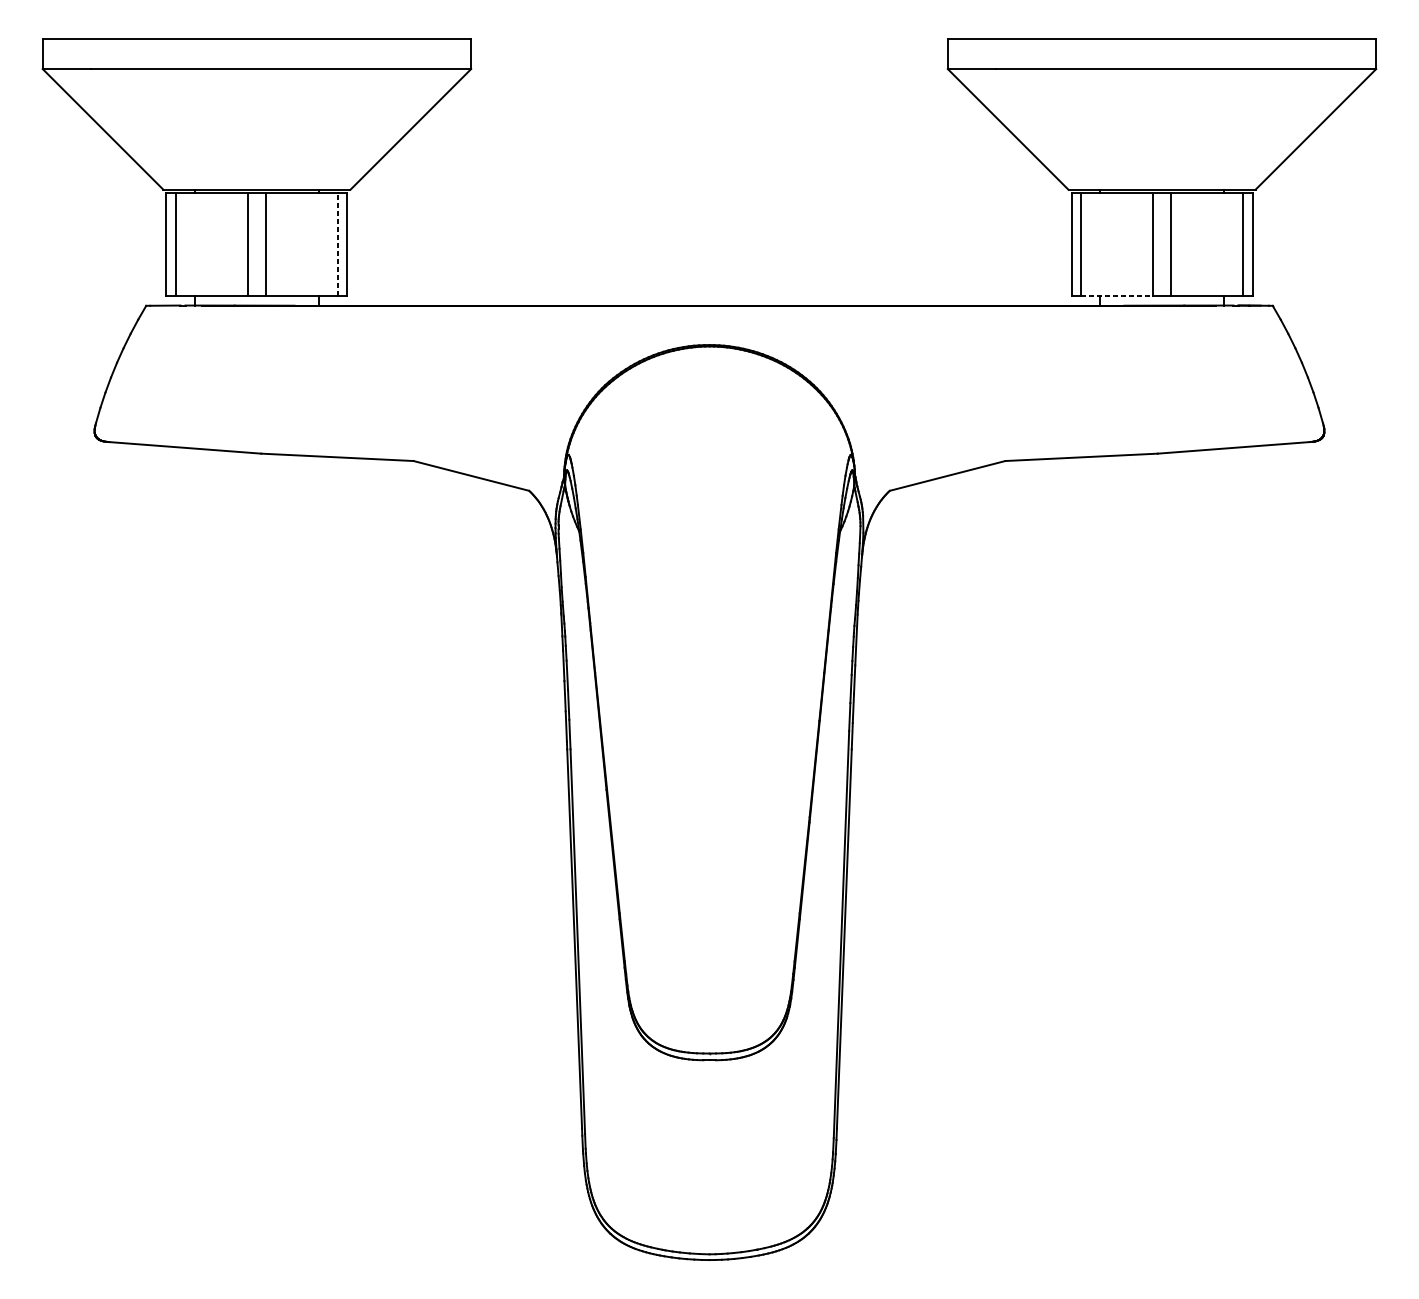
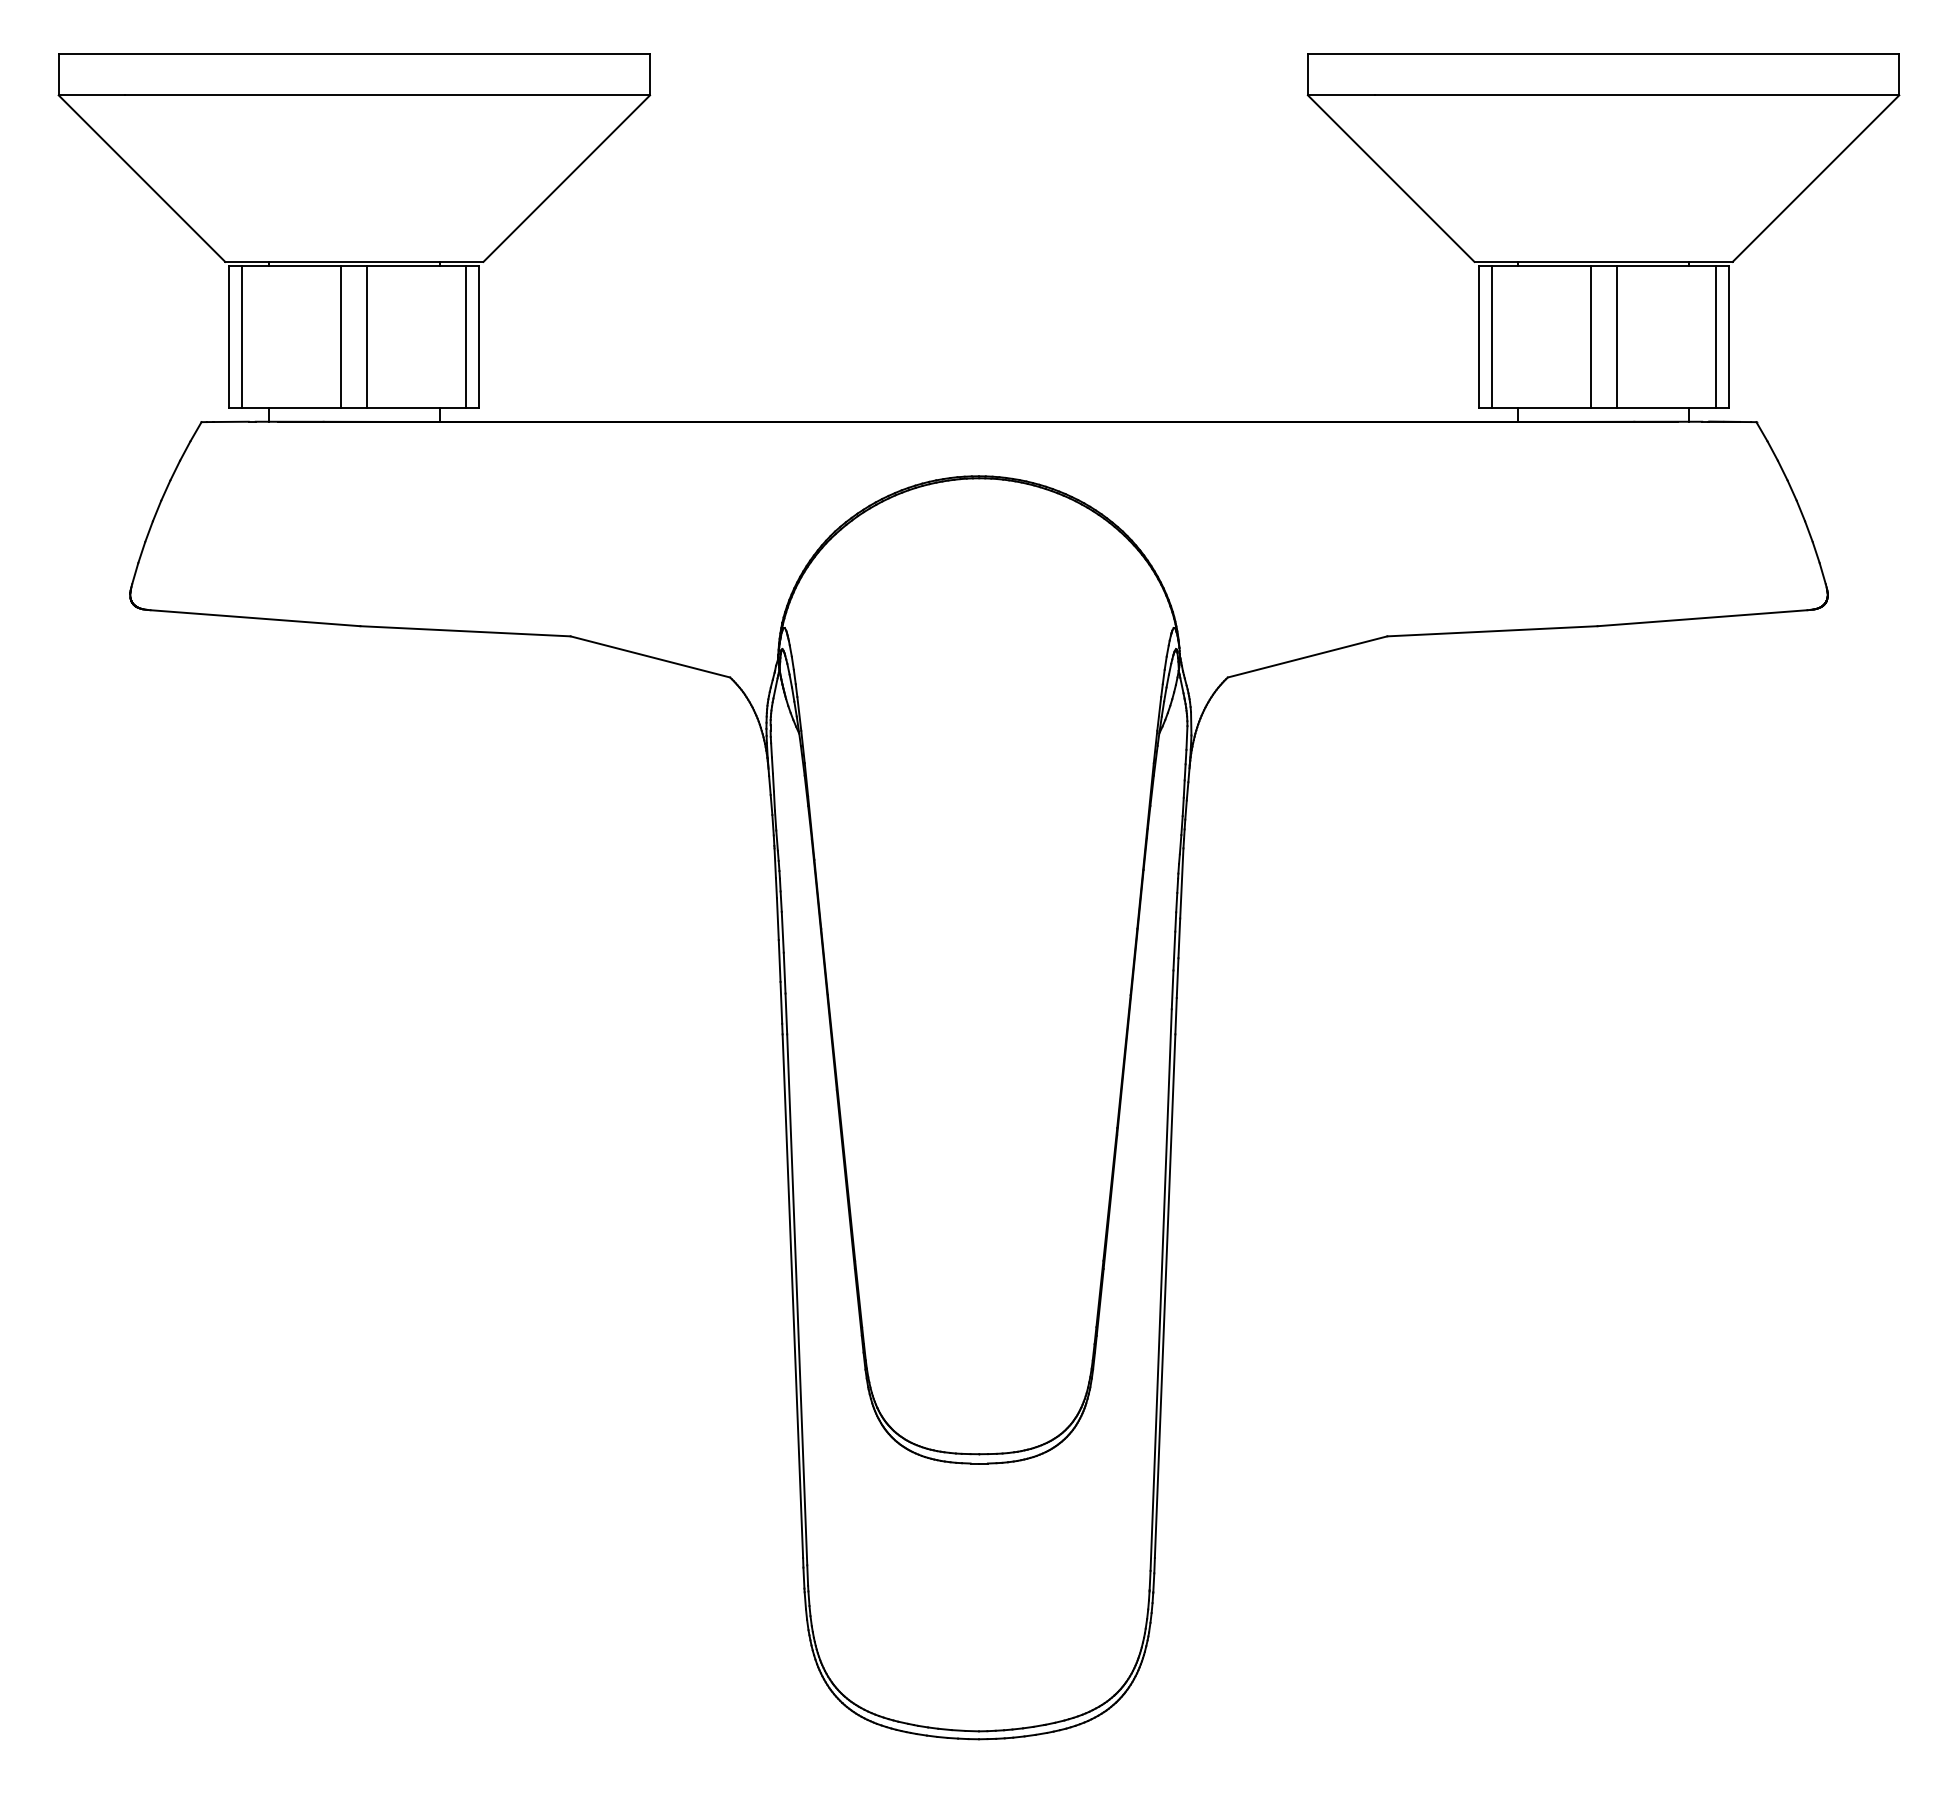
line: (338, 244) -> (466, 337), dashed -> solid
line: (1117, 295) -> (1541, 408), dashed -> solid

